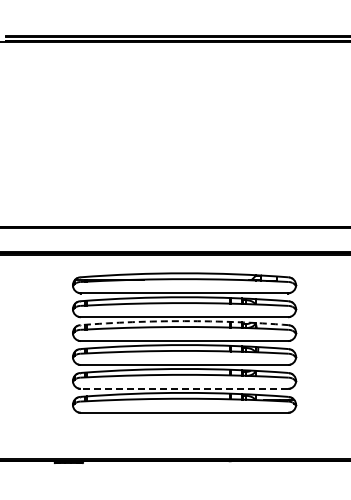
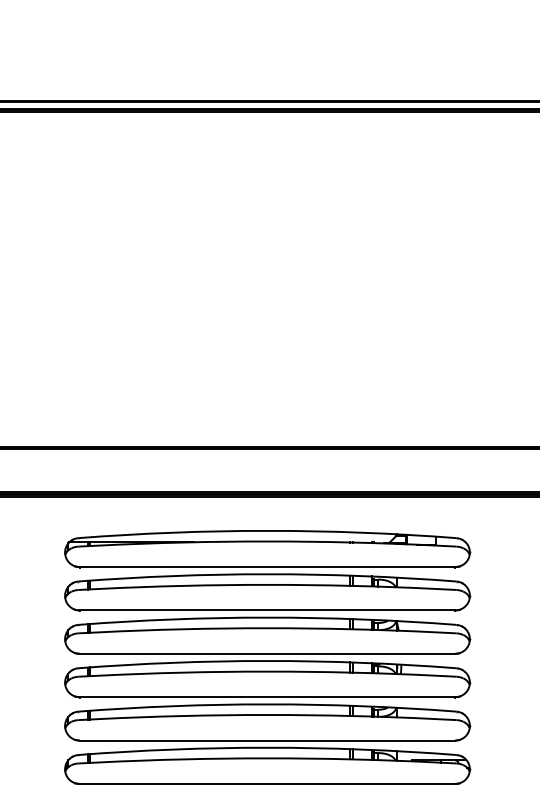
arc: (184, 321) -> (267, 618), dashed -> solid
line: (184, 388) -> (267, 739), dashed -> solid

